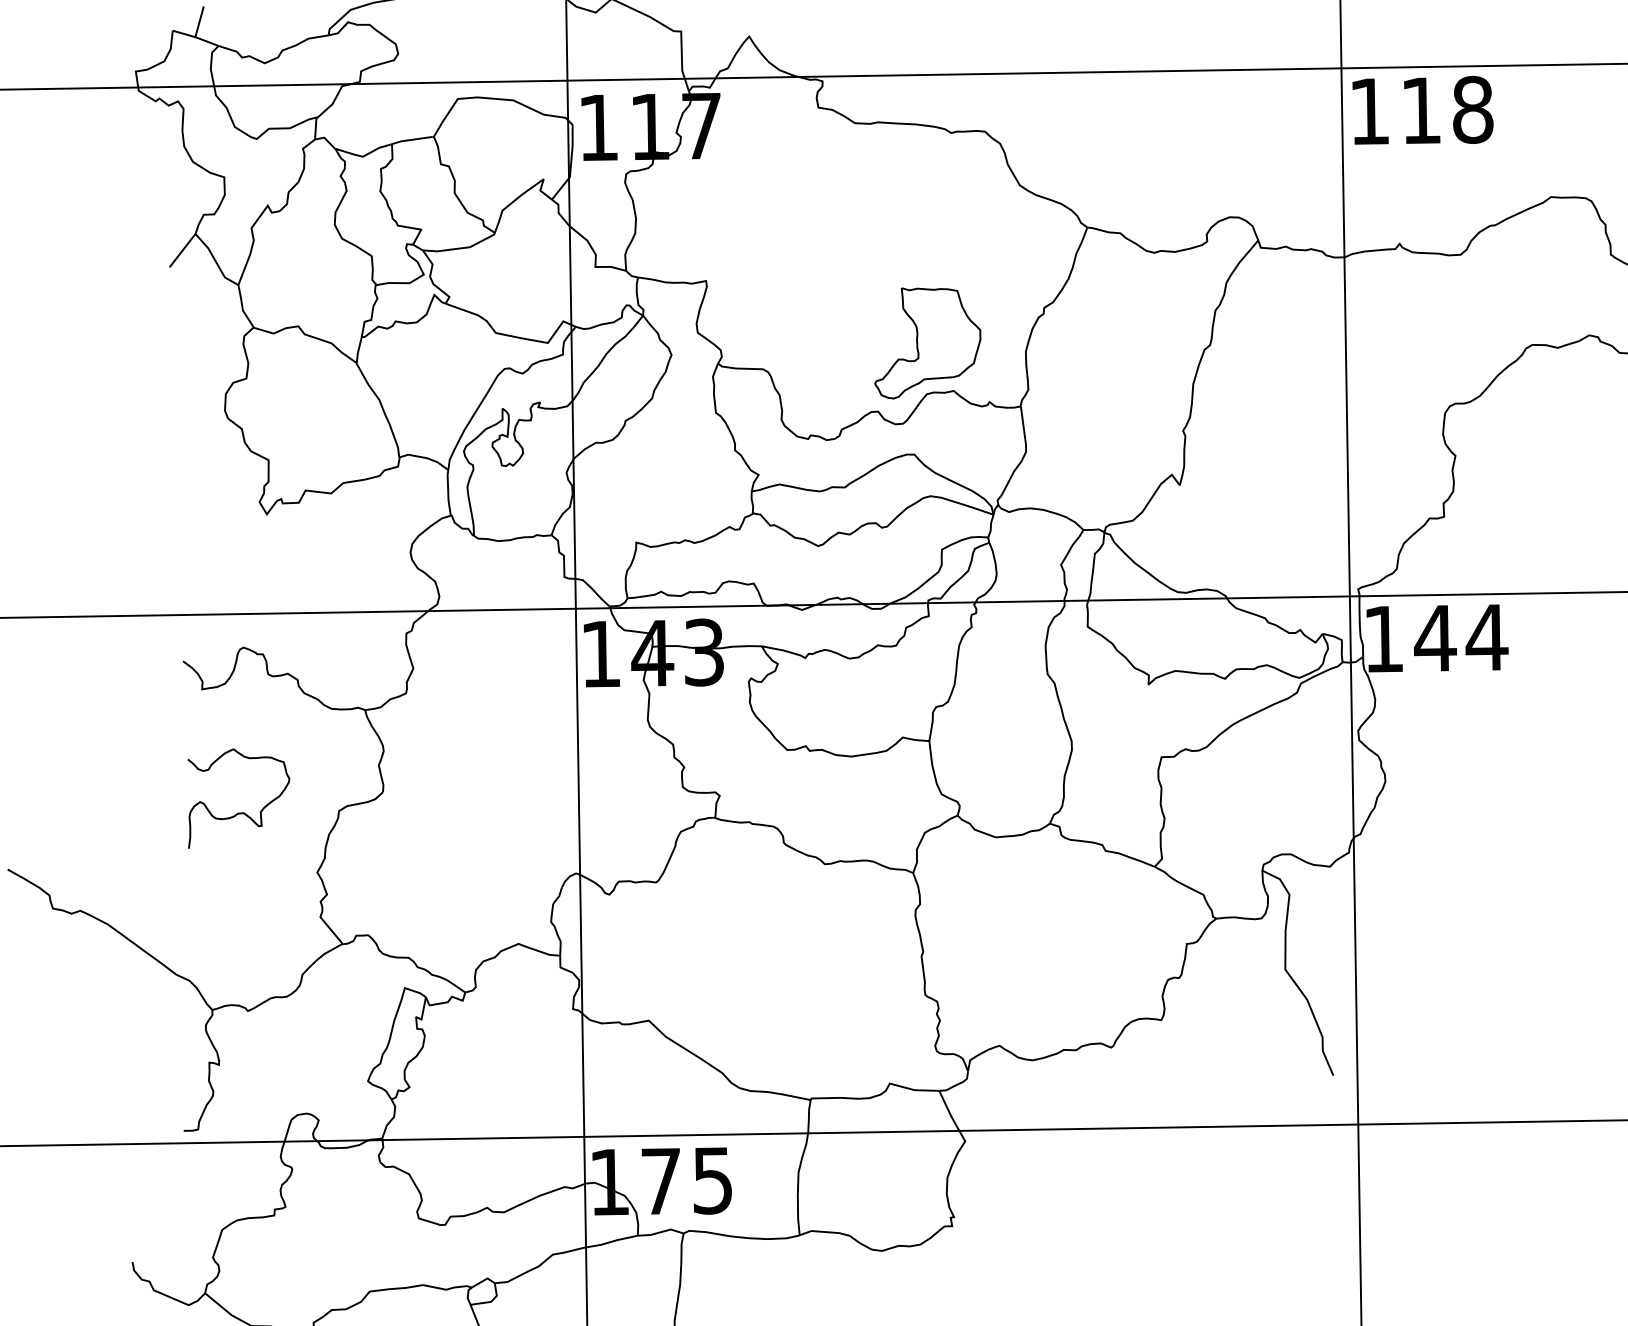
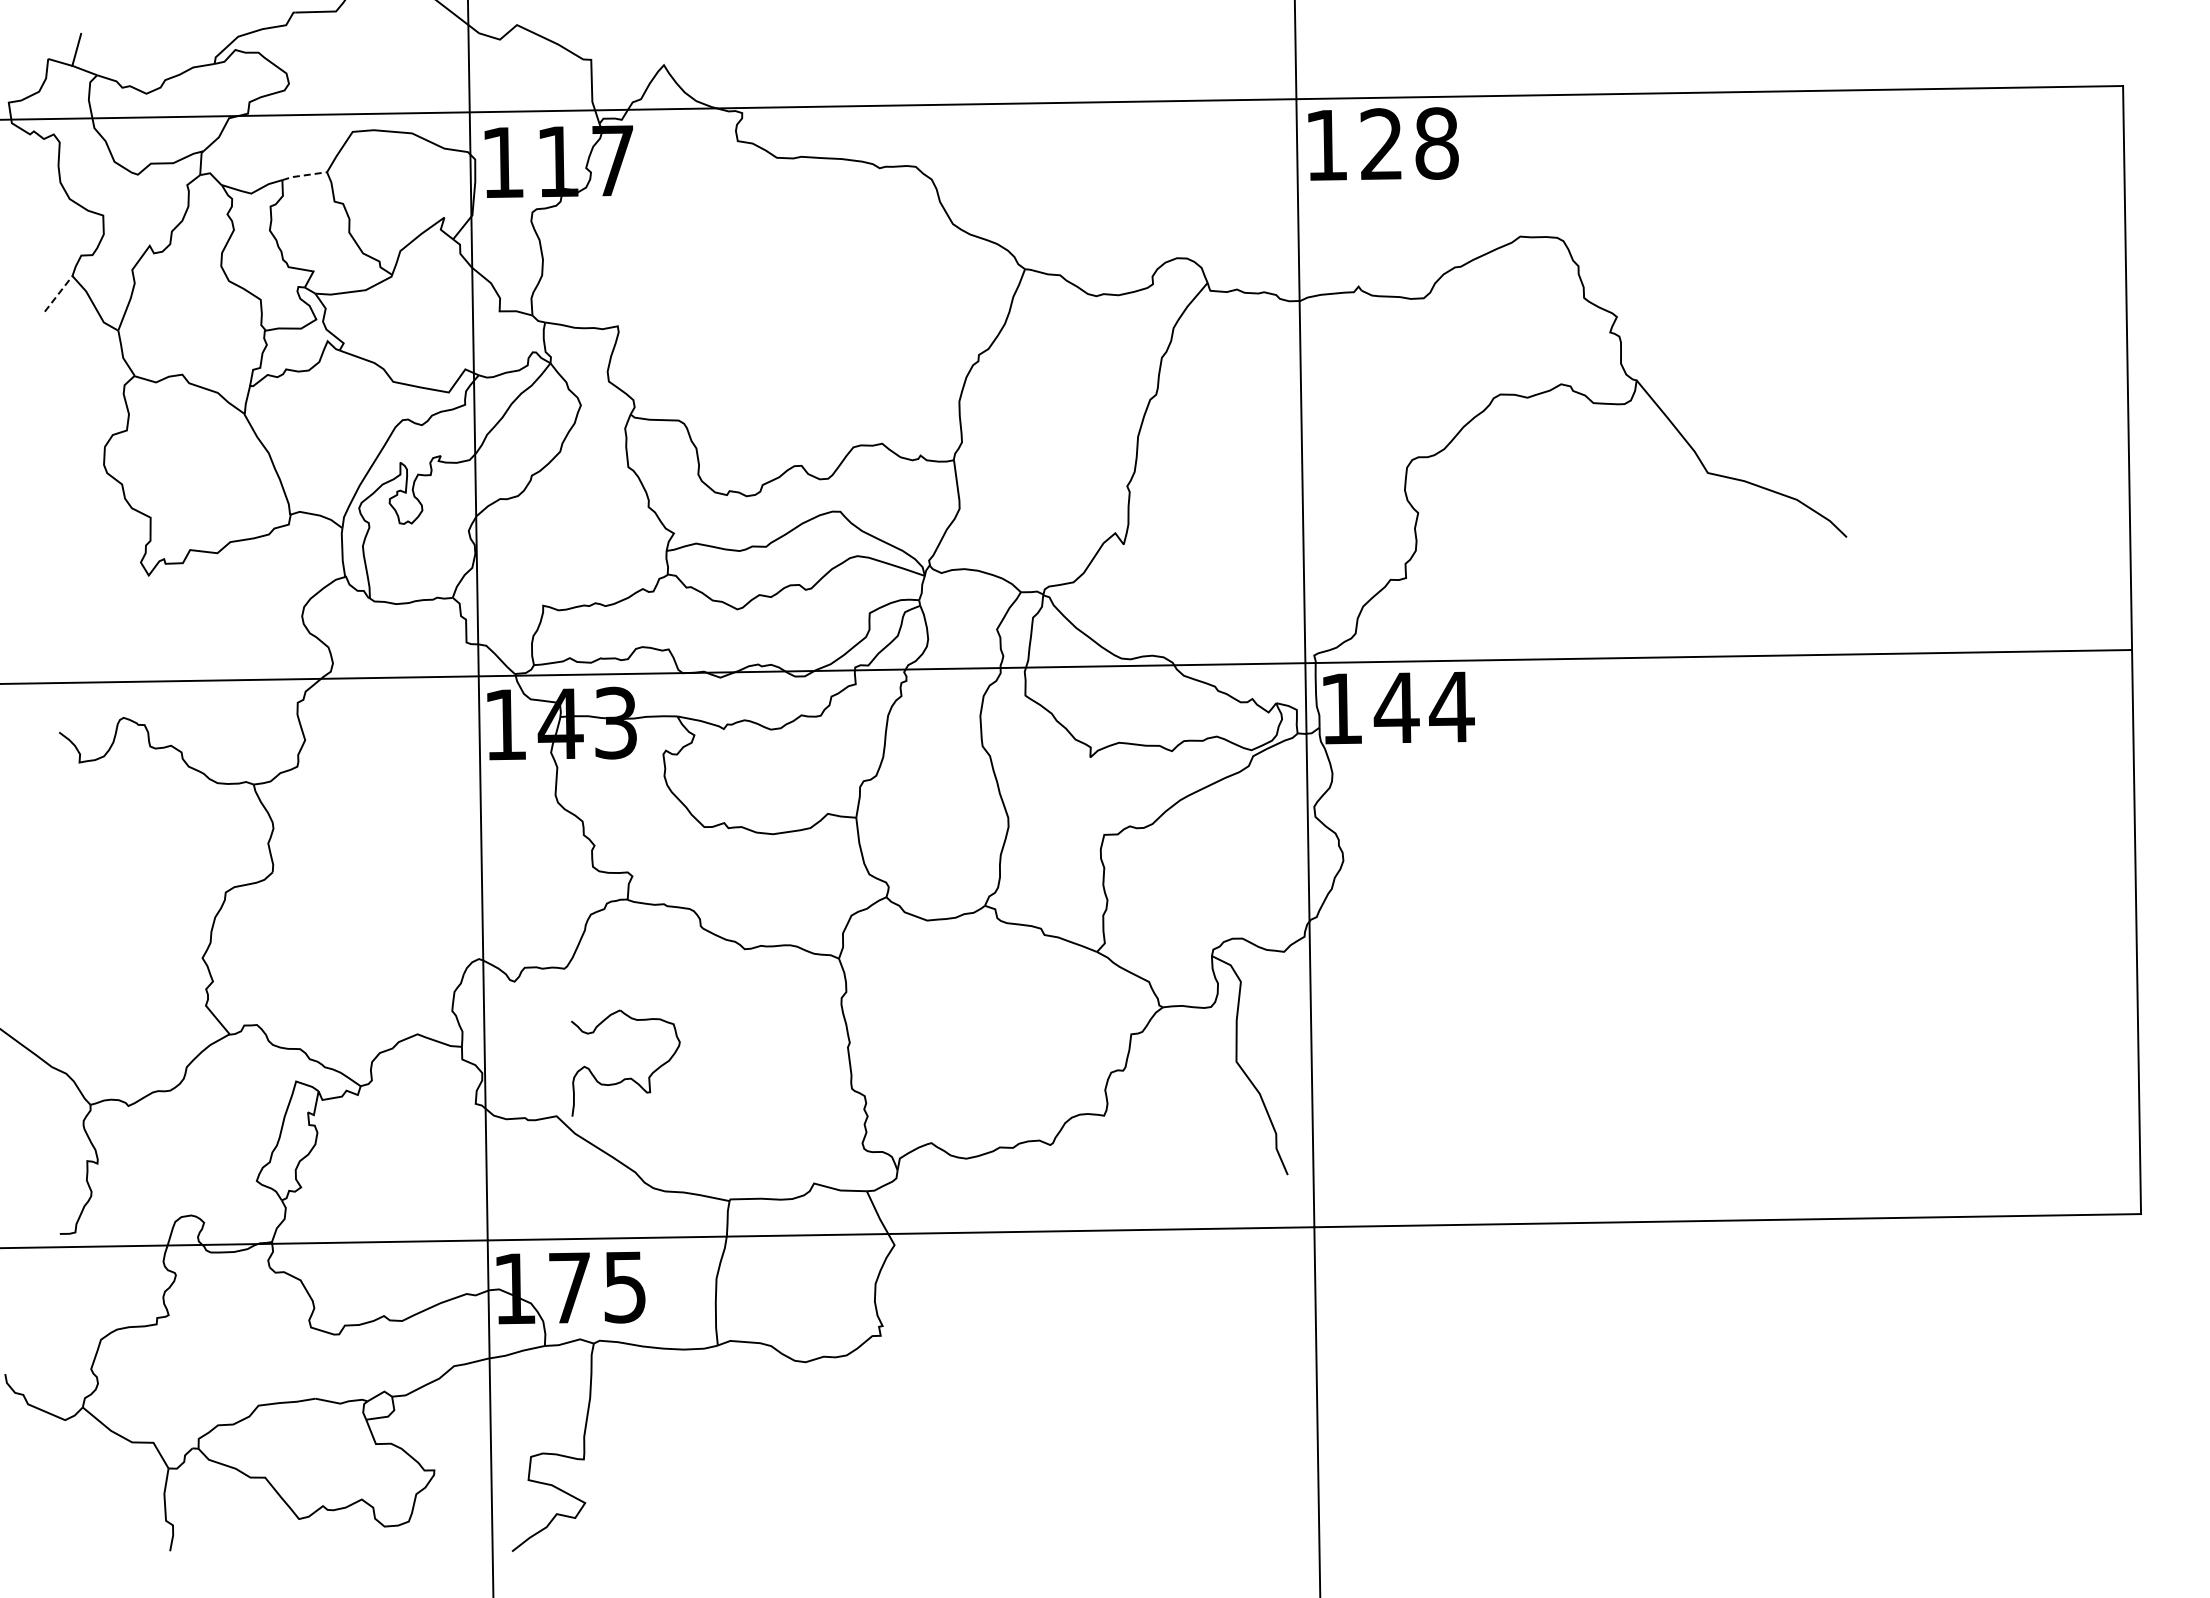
text: (1420, 109) -> (1380, 143), 118 -> 128
line: (411, 139) -> (303, 175), solid -> dashed
line: (182, 250) -> (58, 293), solid -> dashed
part: (927, 342) -> (854, 392), removed
part: (242, 812) -> (629, 1077), moved

